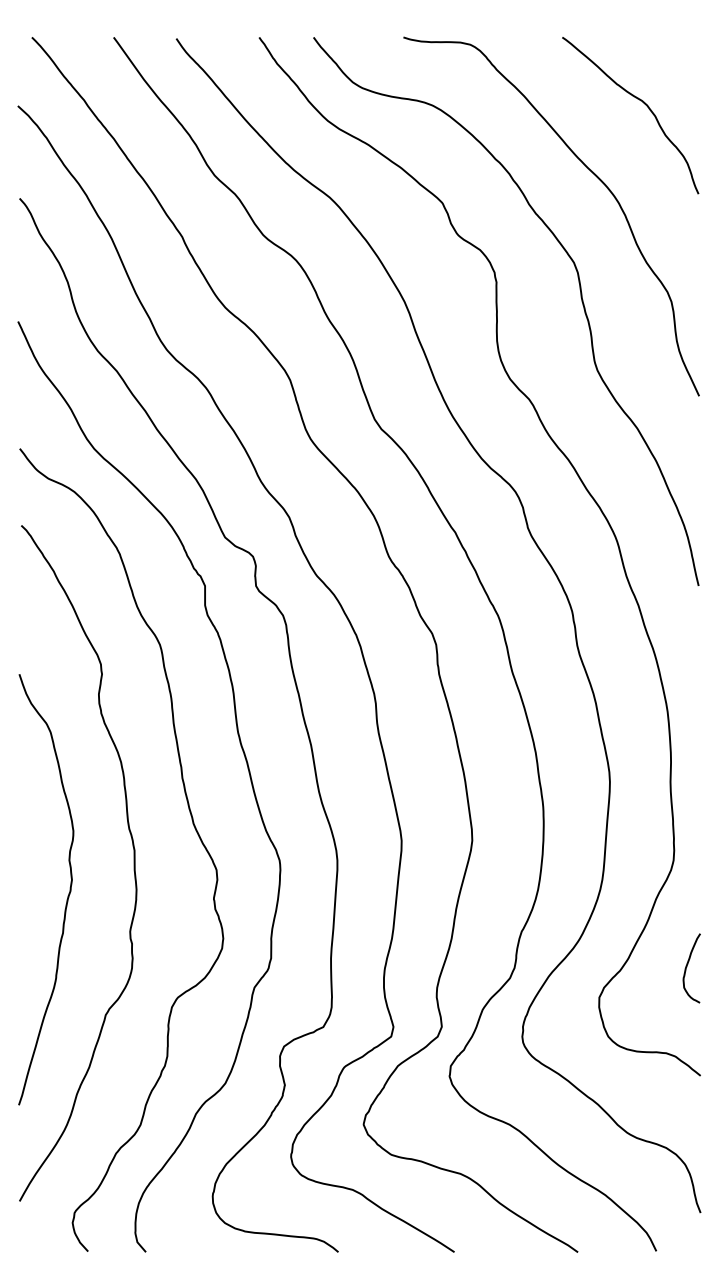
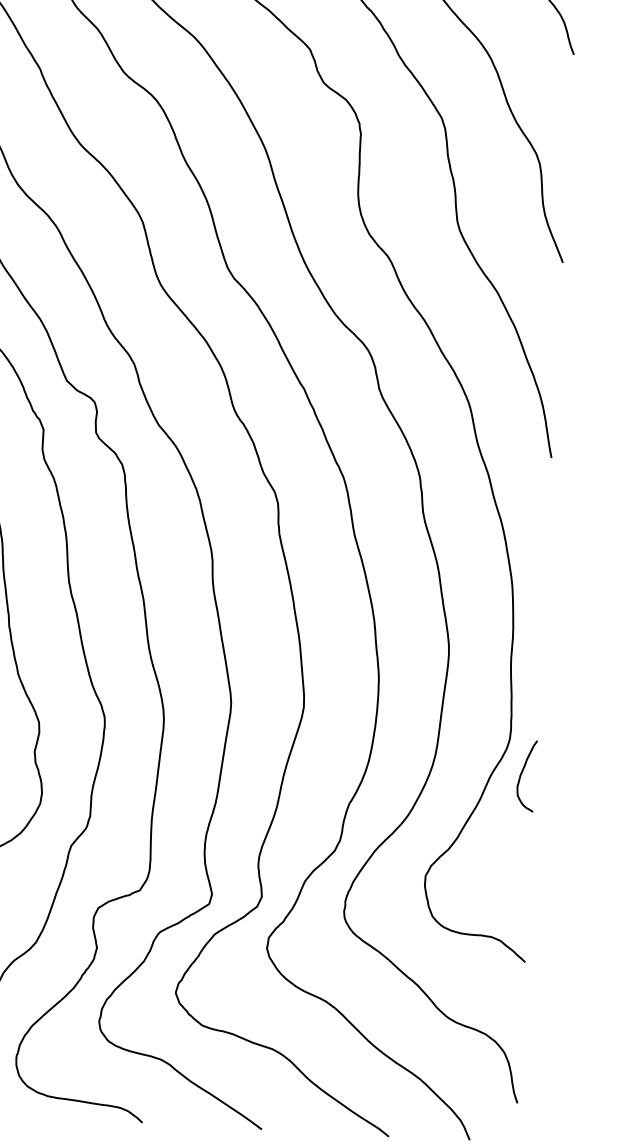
curve: (687, 967) -> (522, 774), moved

